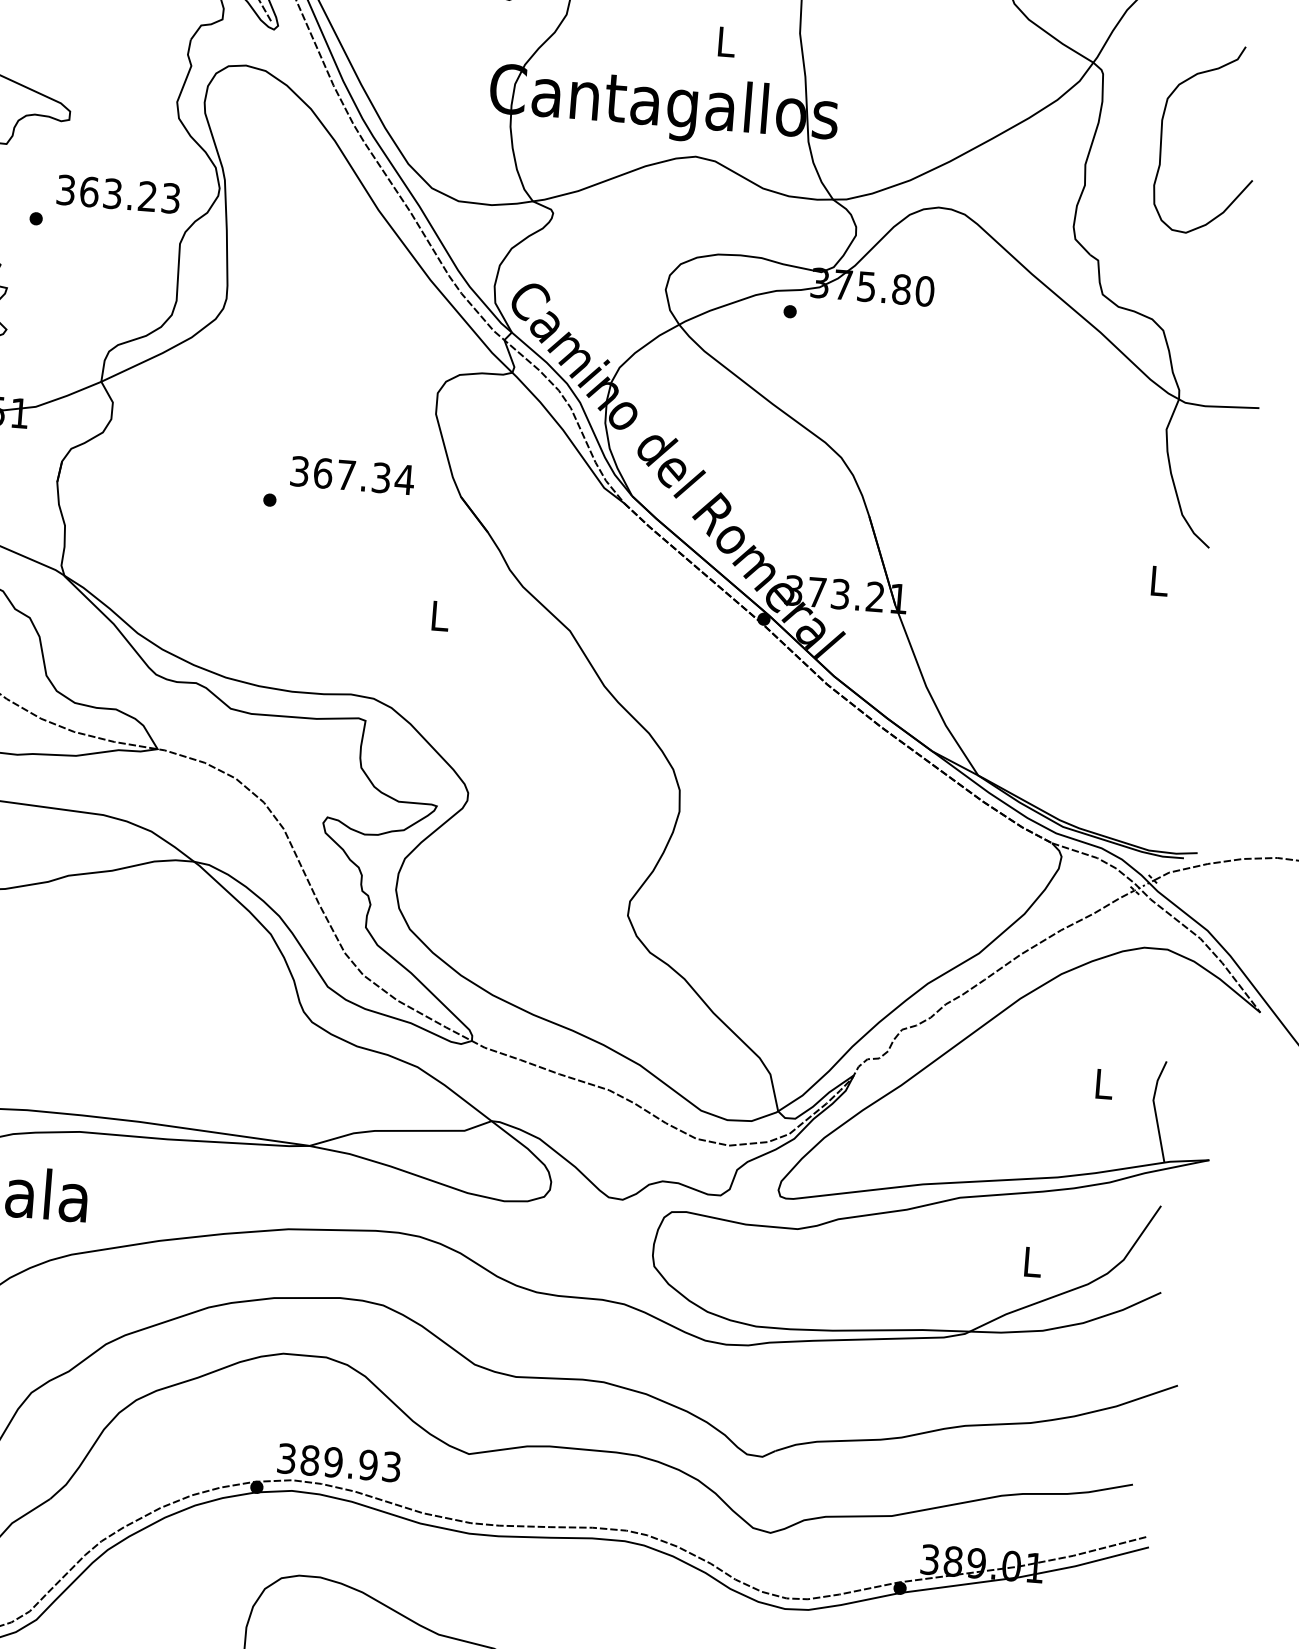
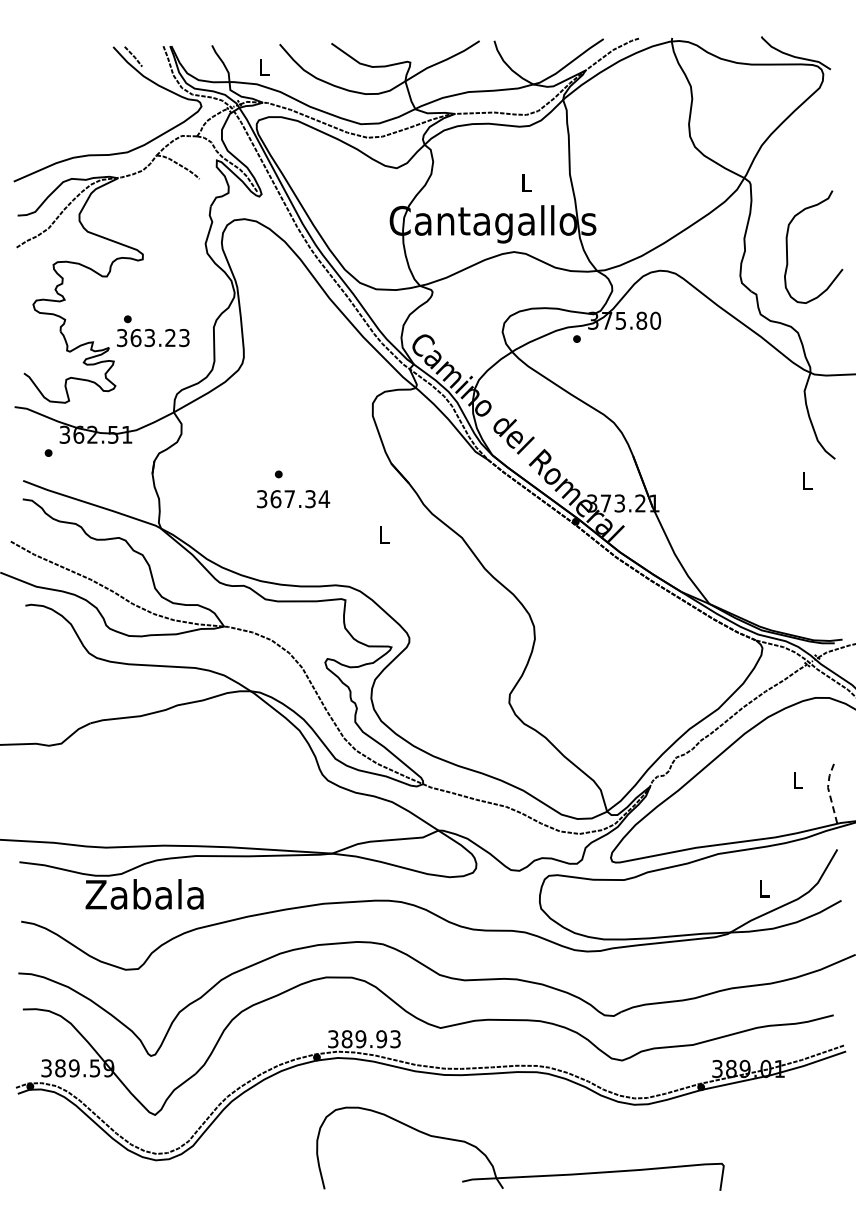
curve: (1162, 134) -> (787, 246), moved
text: (118, 195) -> (153, 338), moved
text: (352, 476) -> (293, 499), moved
line: (1155, 1108) -> (829, 792), solid -> dashed

